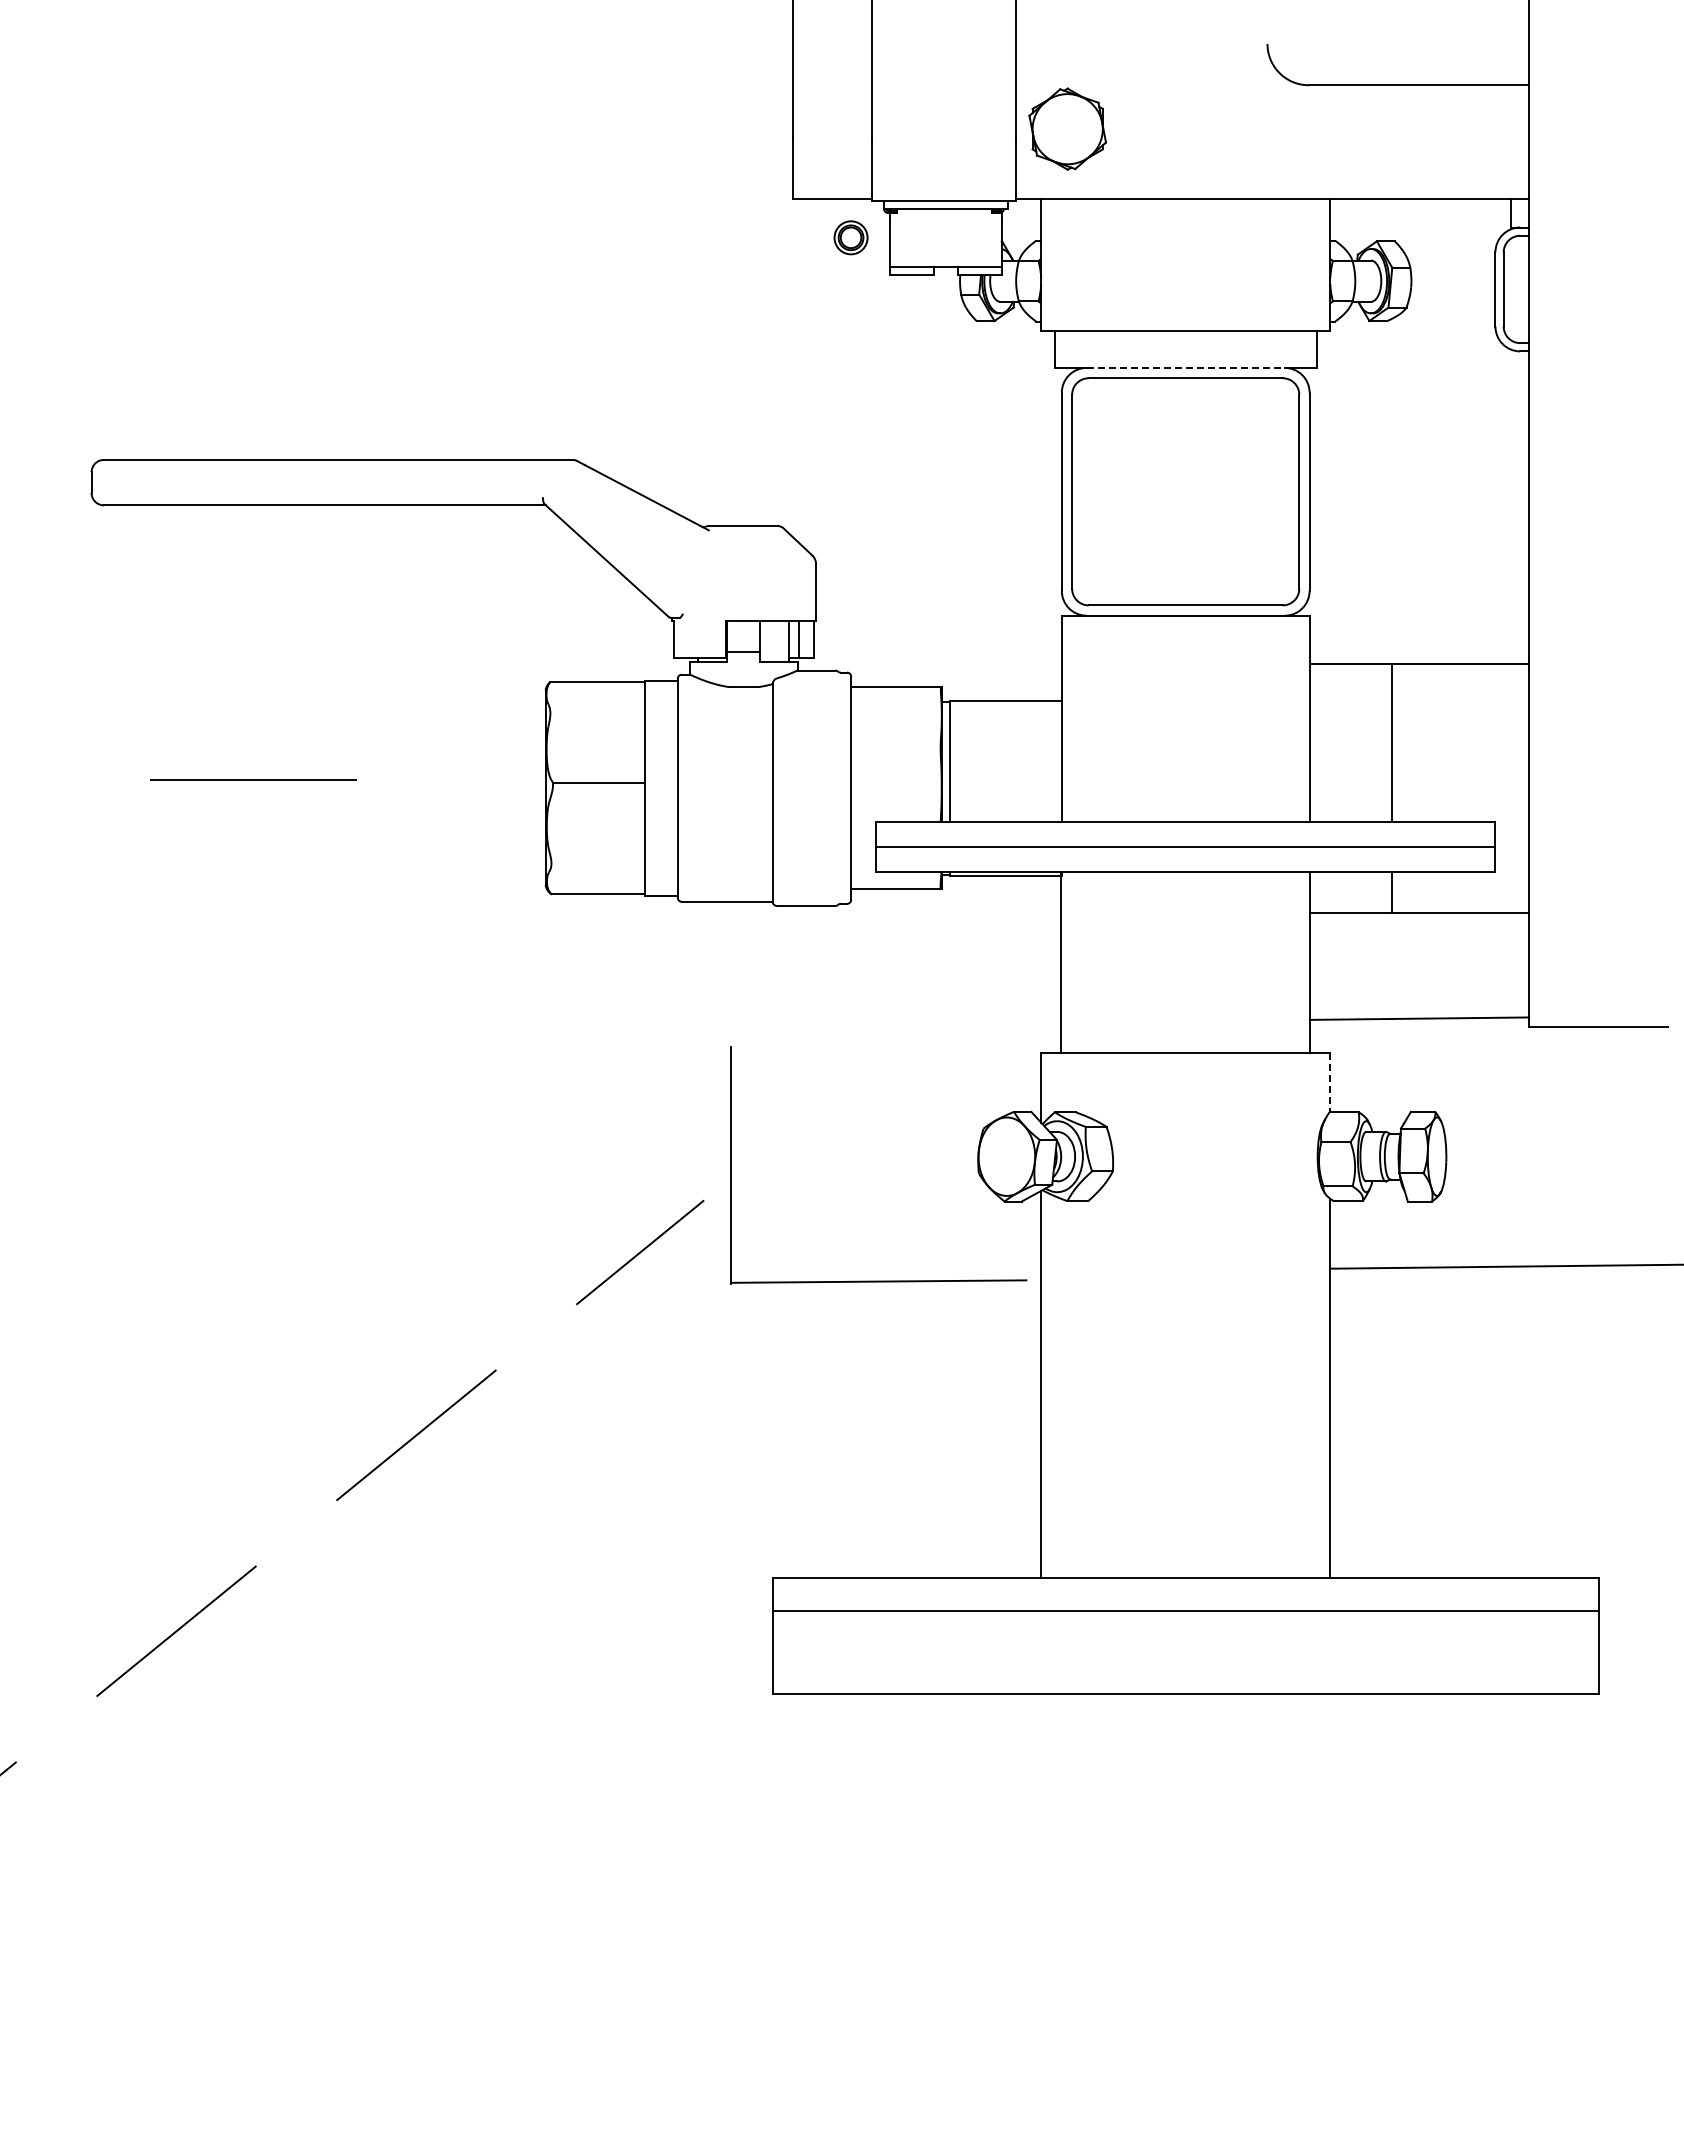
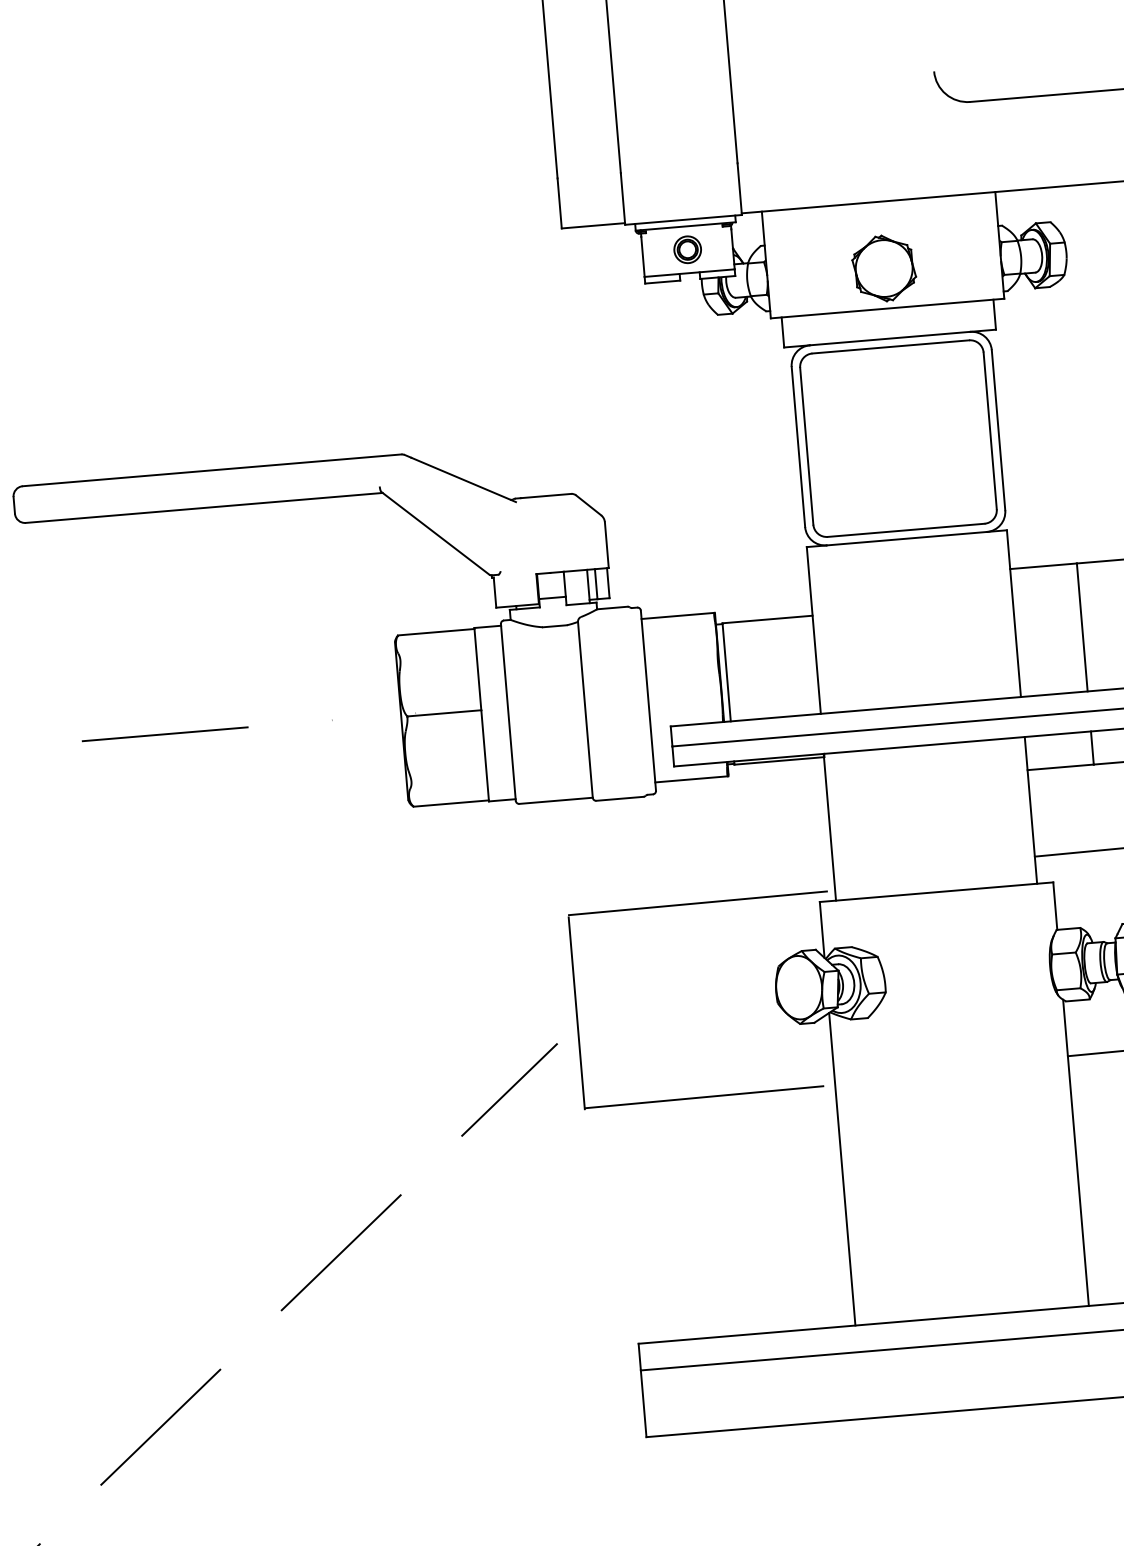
part: (1067, 128) -> (883, 268), moved
part: (850, 237) -> (687, 249), moved
line: (1186, 367) -> (890, 338), dashed -> solid
line: (890, 1042) -> (697, 903), added
line: (1330, 1083) -> (1055, 906), dashed -> solid

